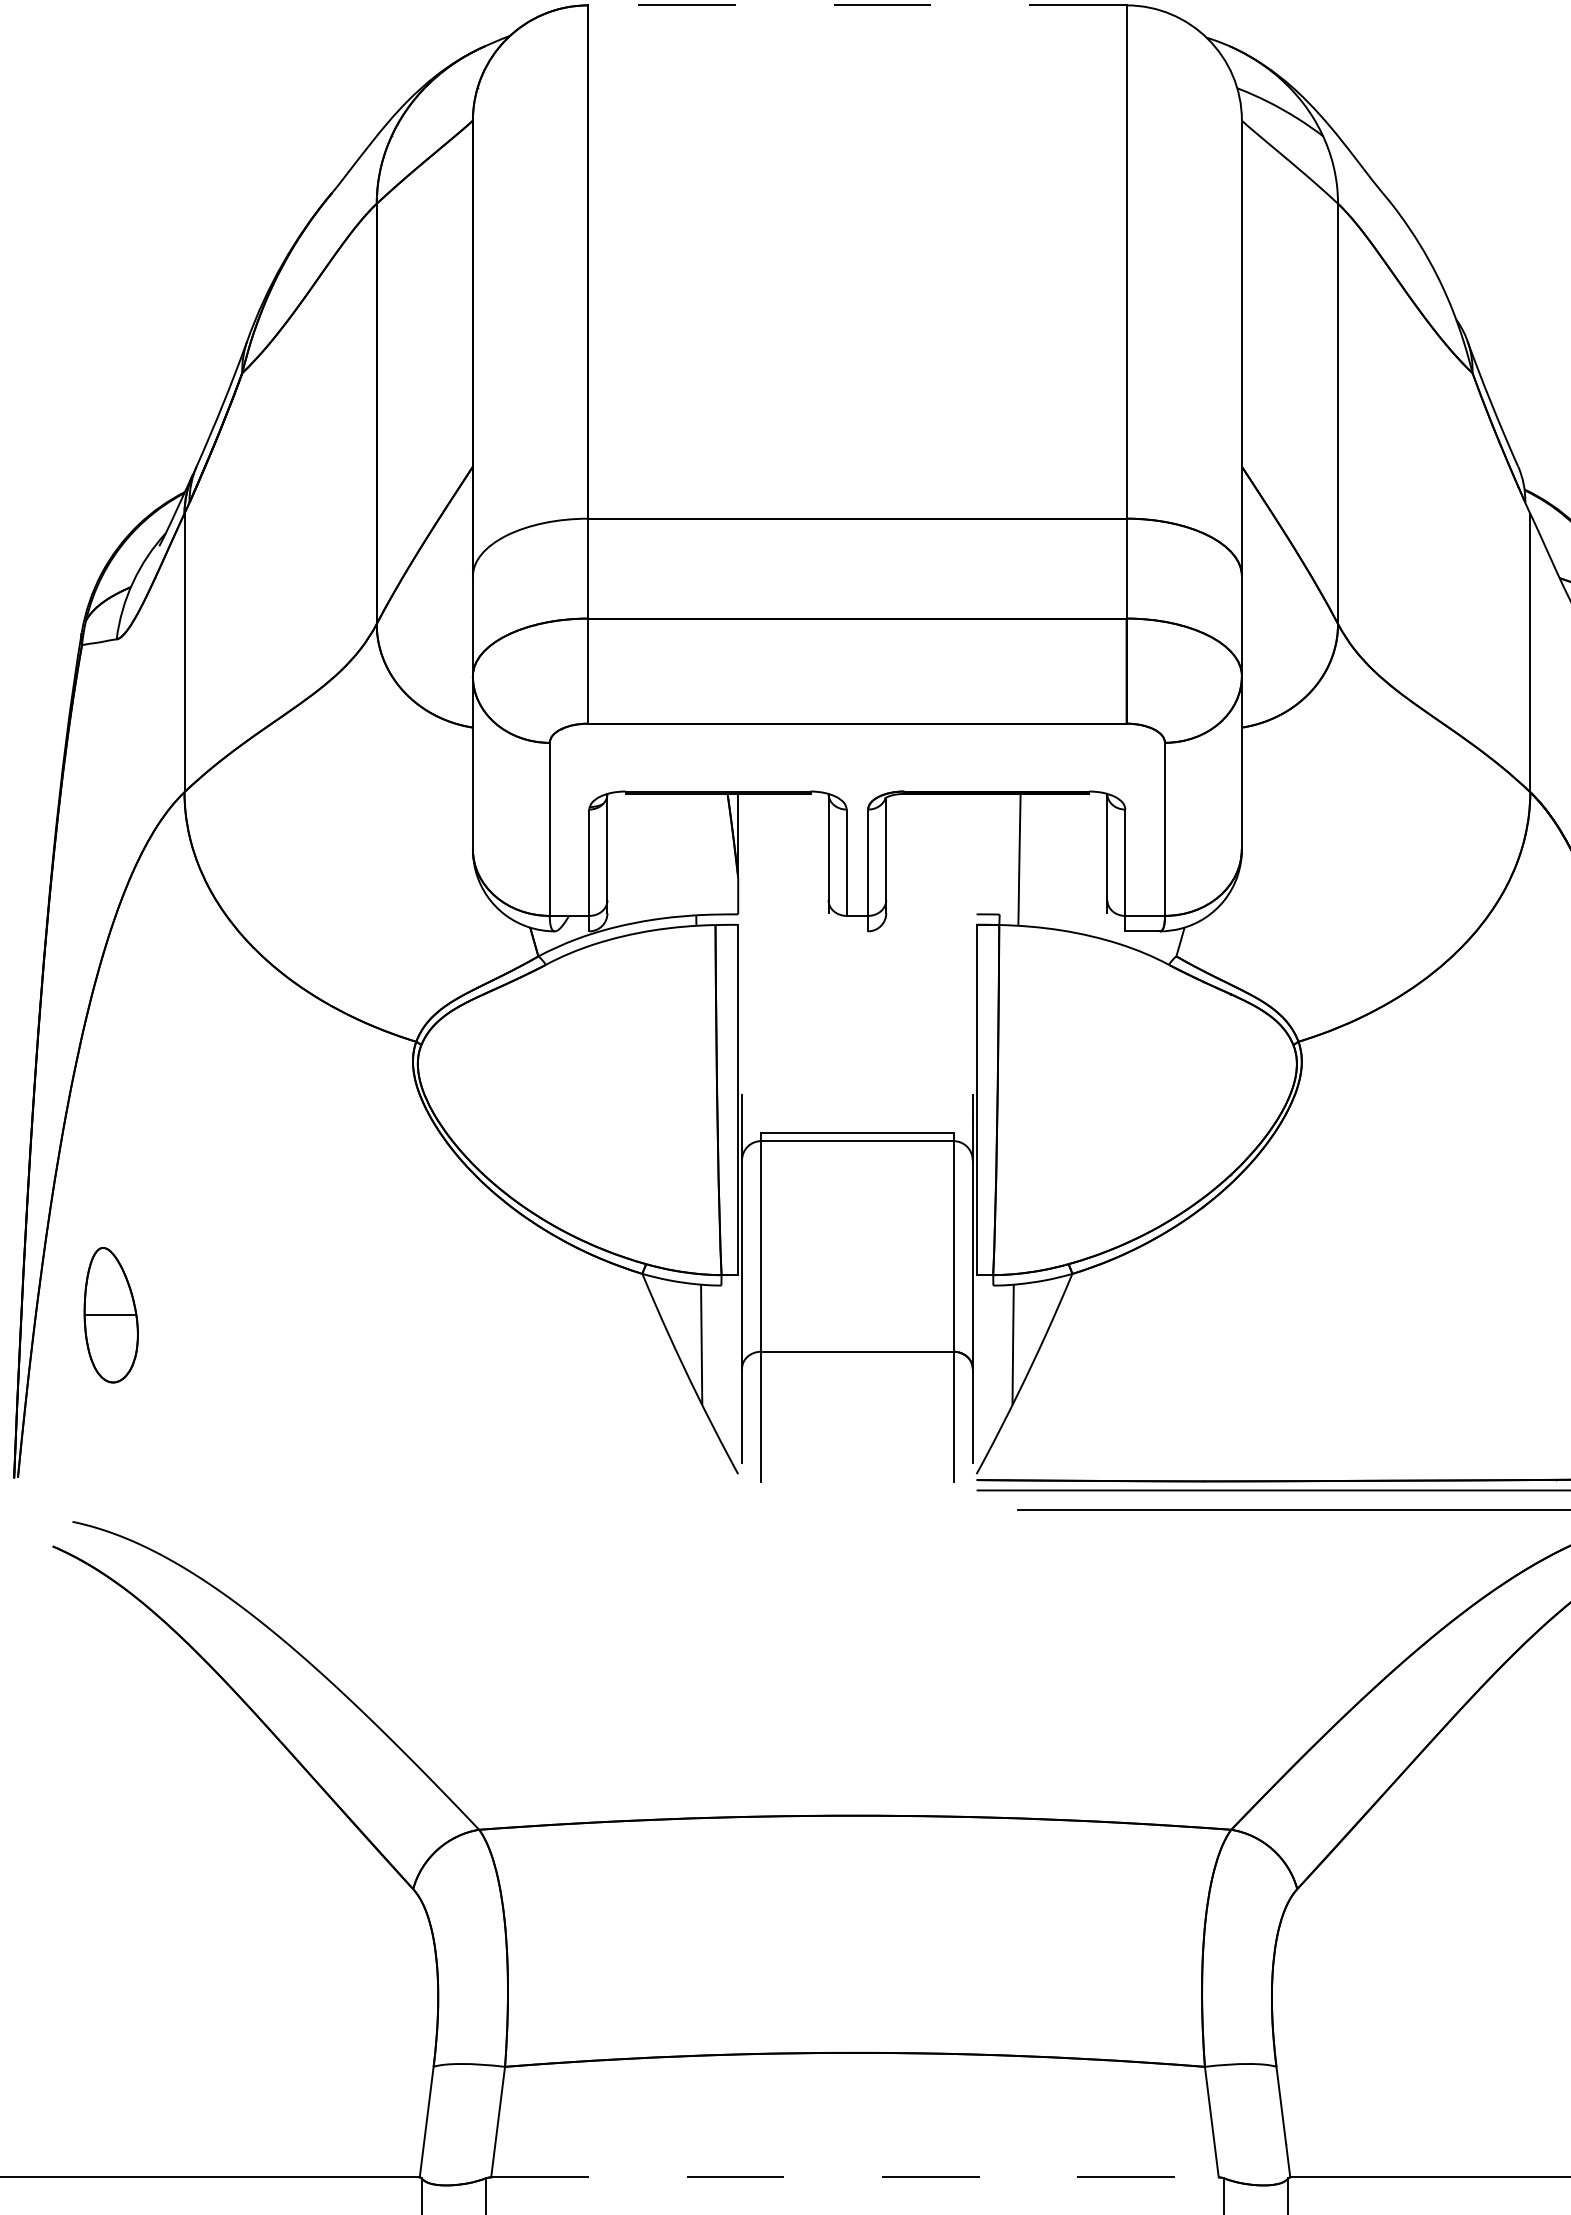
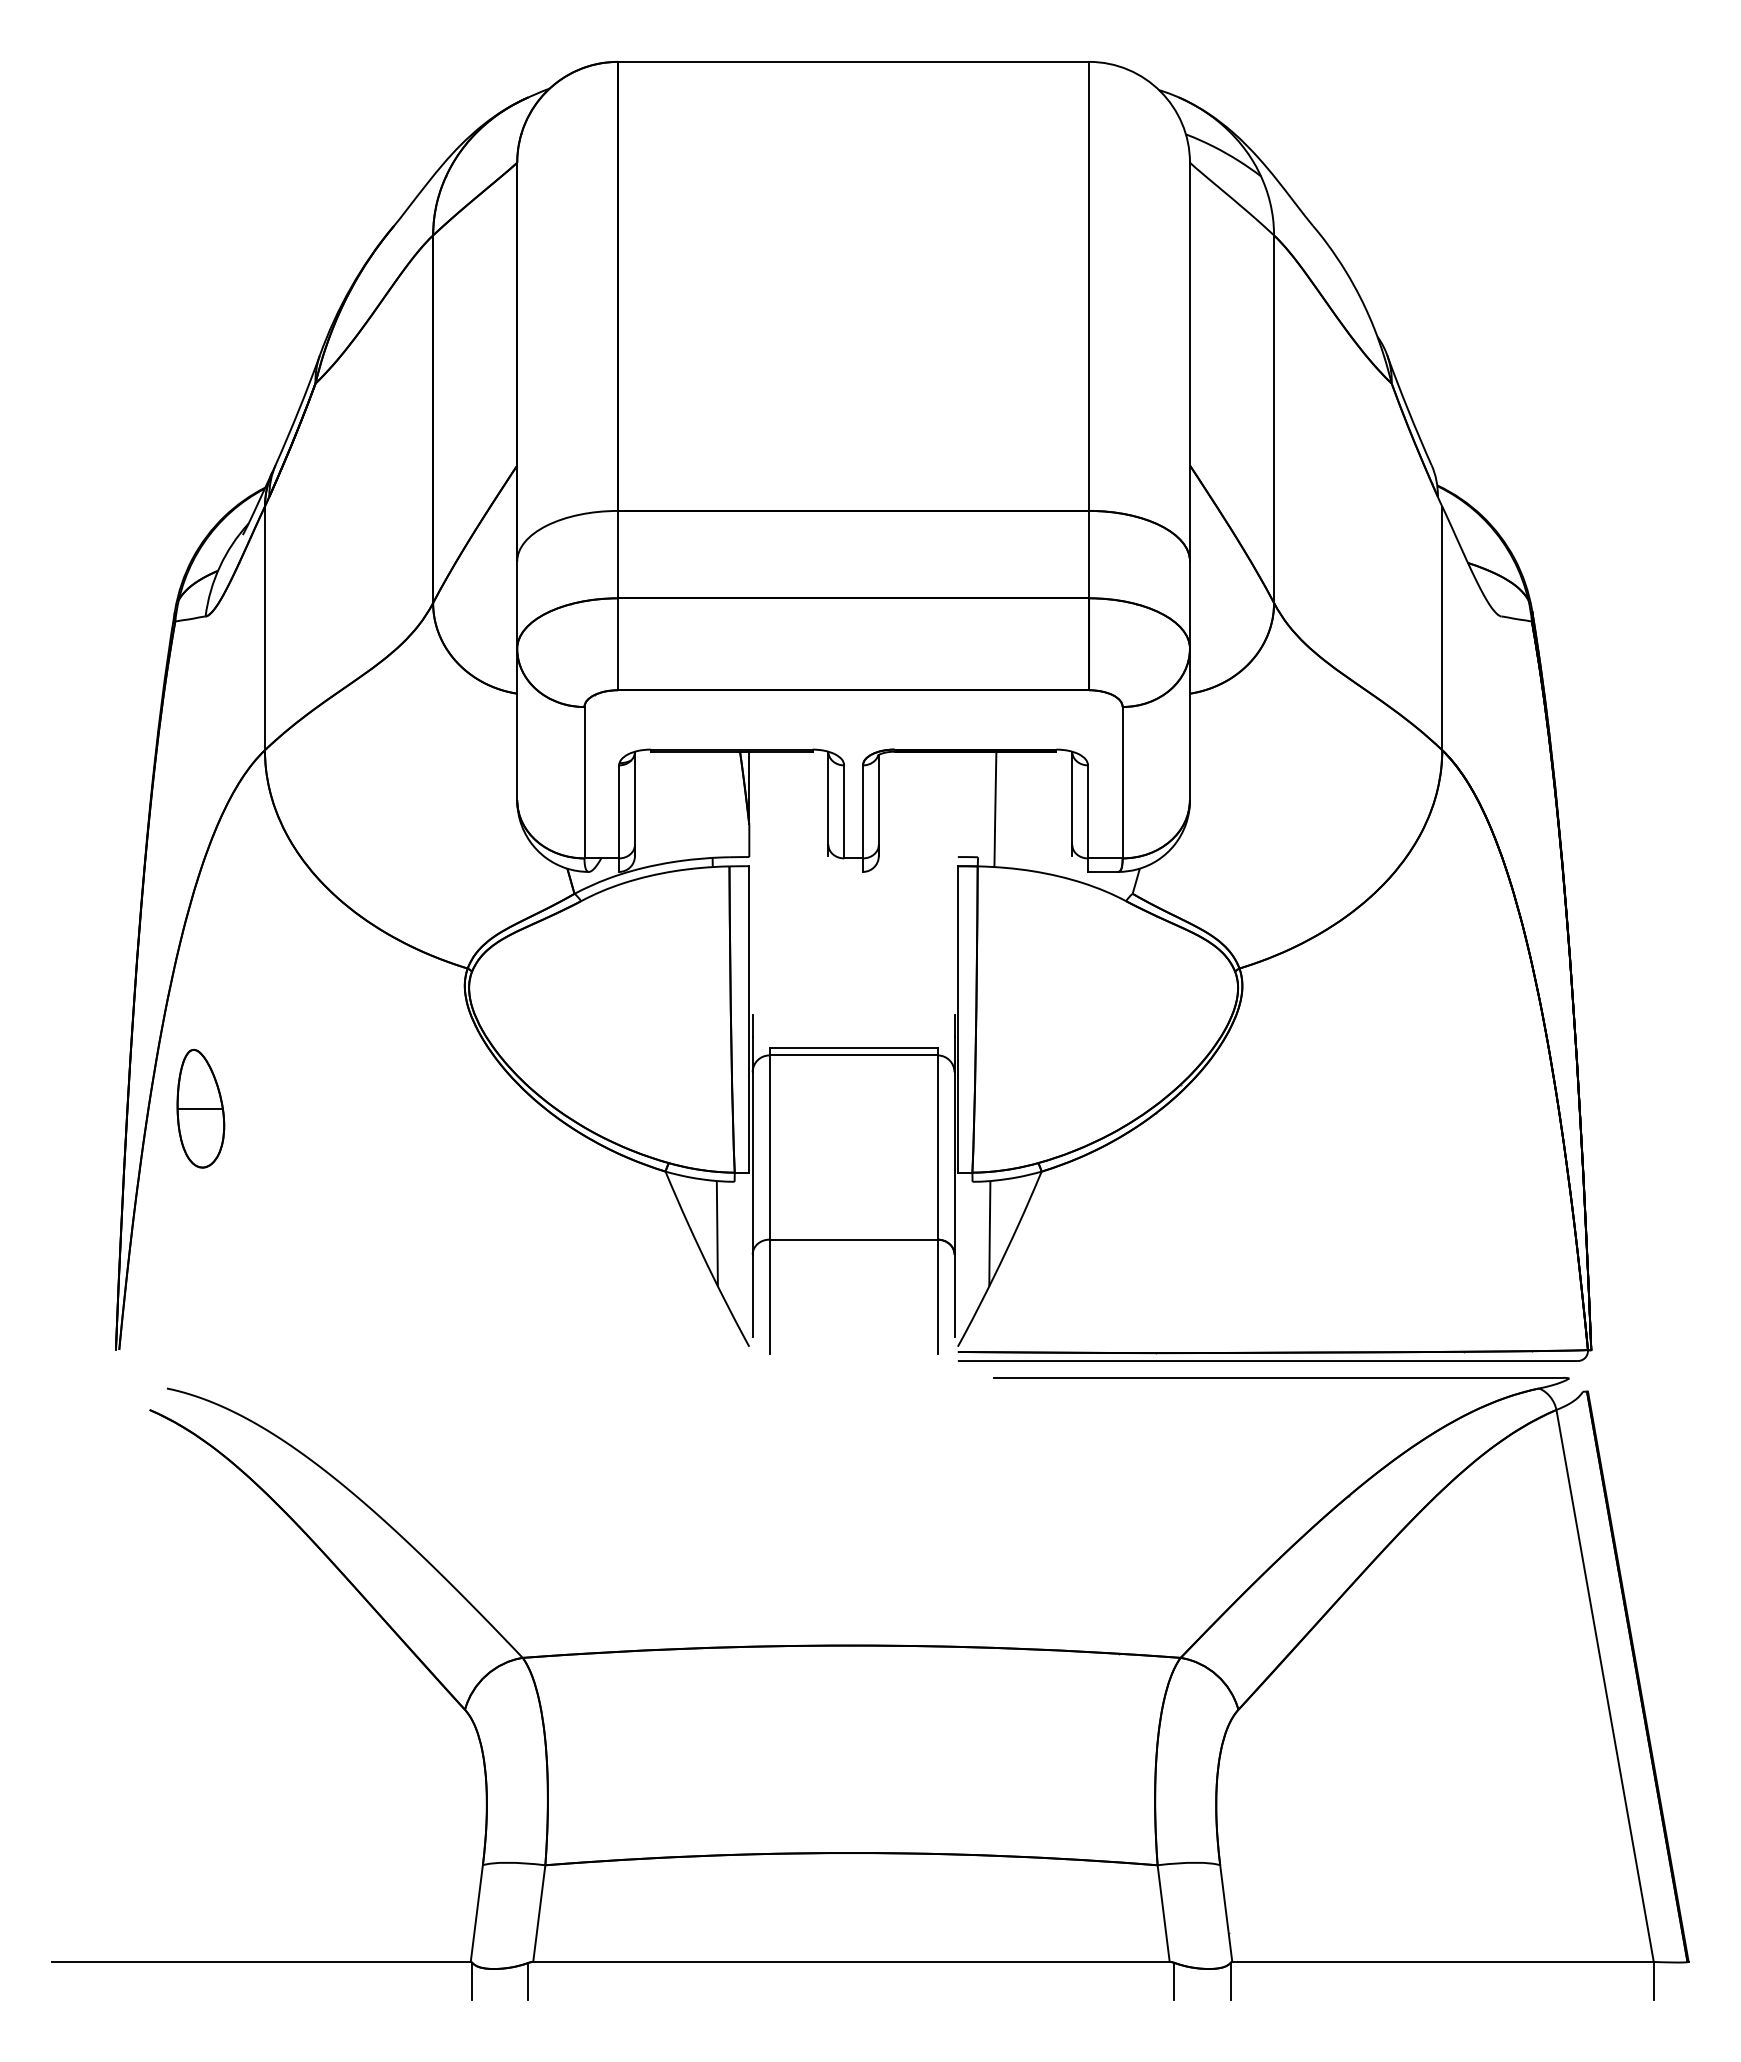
line: (857, 4) -> (853, 61), dashed -> solid
part: (110, 1314) -> (200, 1108), moved
line: (855, 2176) -> (851, 1961), dashed -> solid

